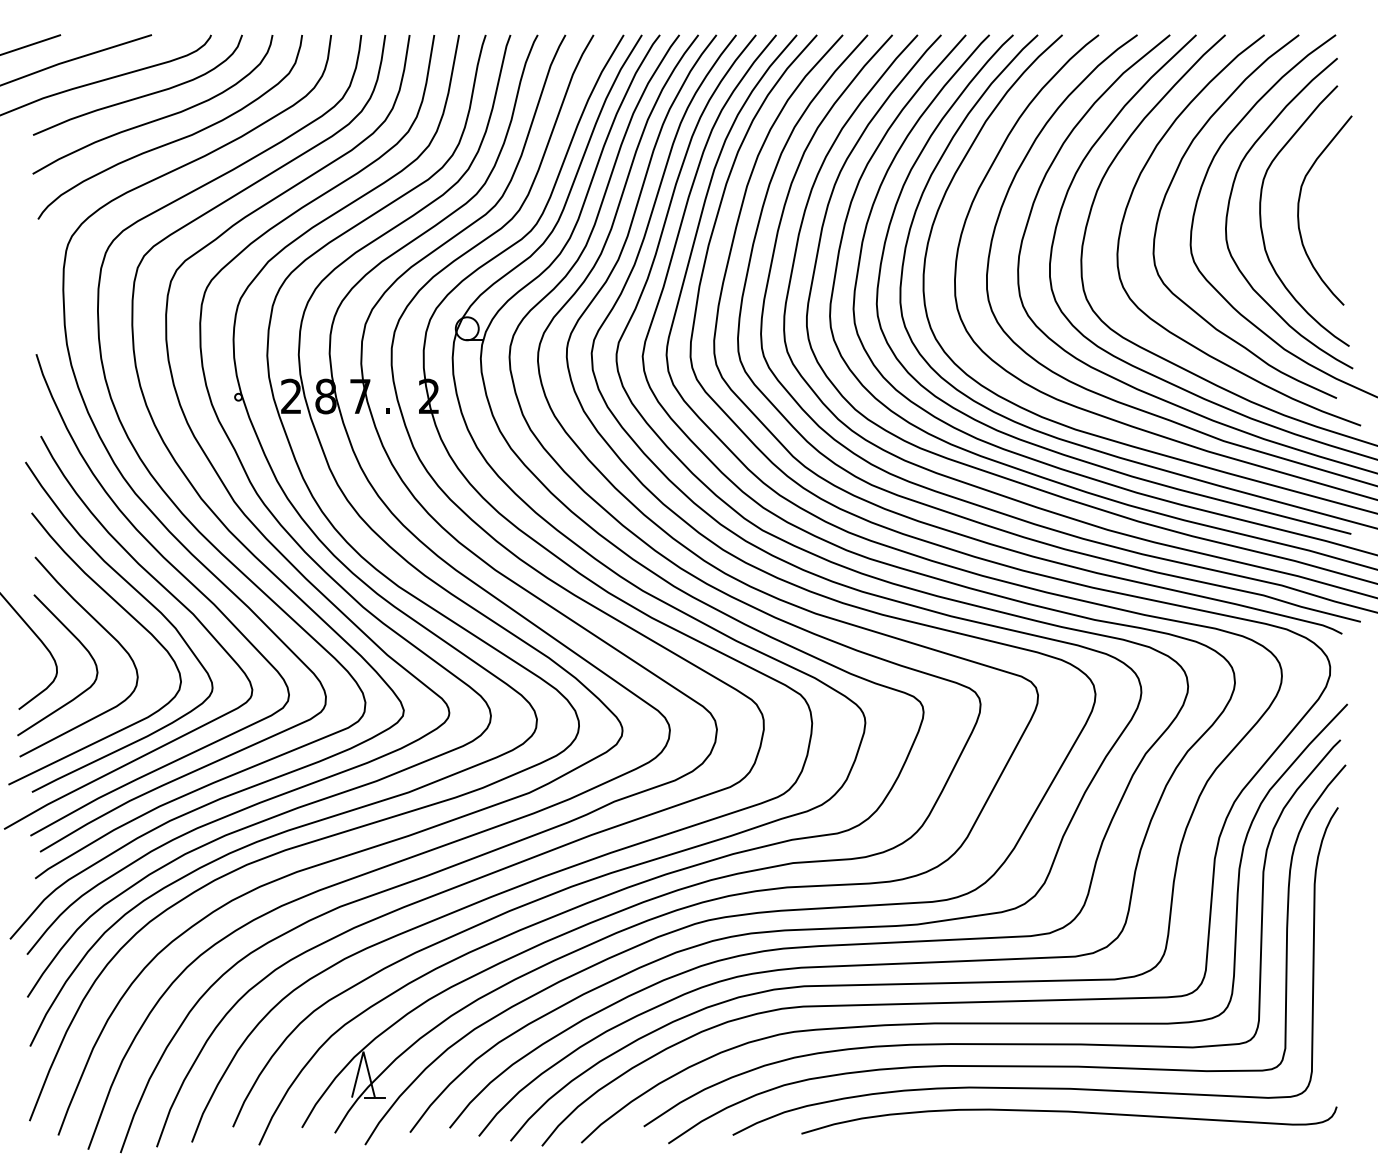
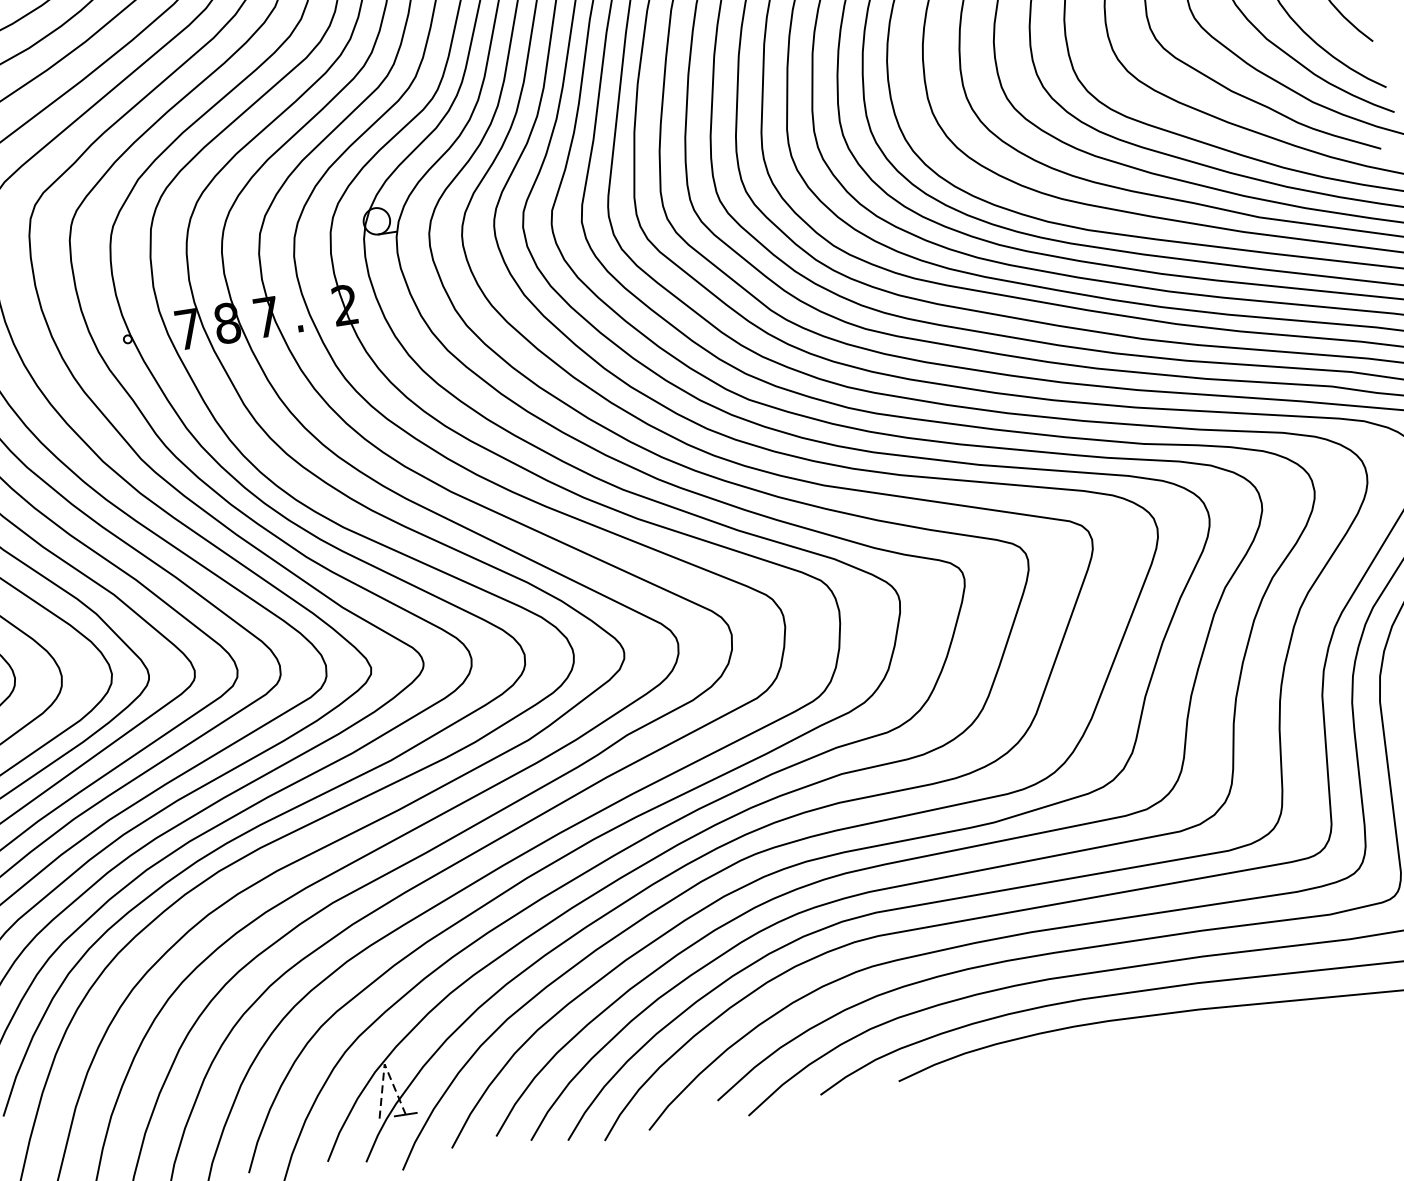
text: (290, 395) -> (186, 328), 2 -> 7
line: (363, 1051) -> (384, 1063), solid -> dashed

